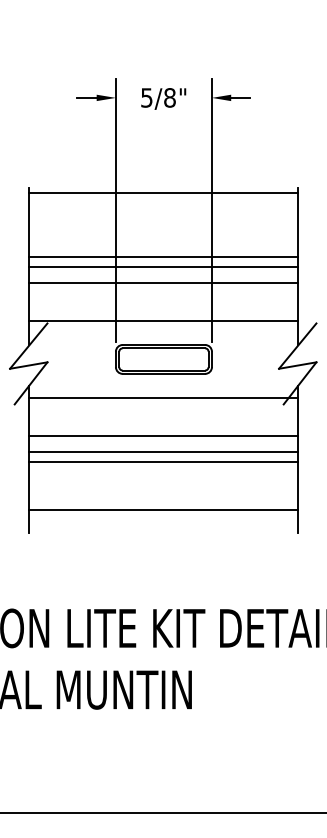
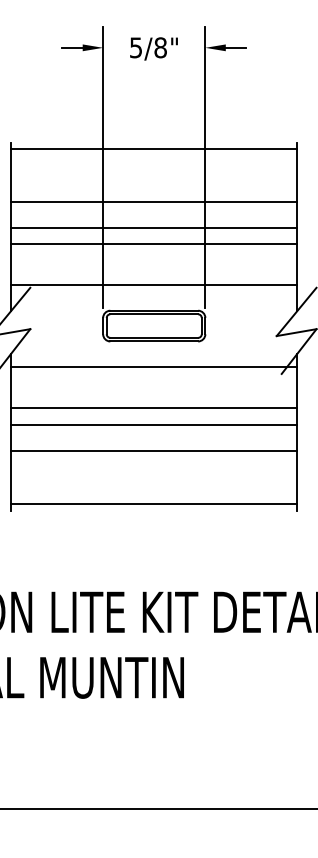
line: (163, 257) -> (153, 201), moved
line: (163, 462) -> (153, 450), moved
line: (163, 509) -> (153, 503), moved

